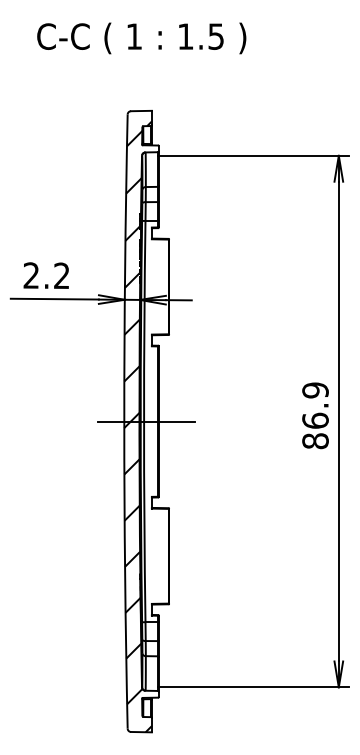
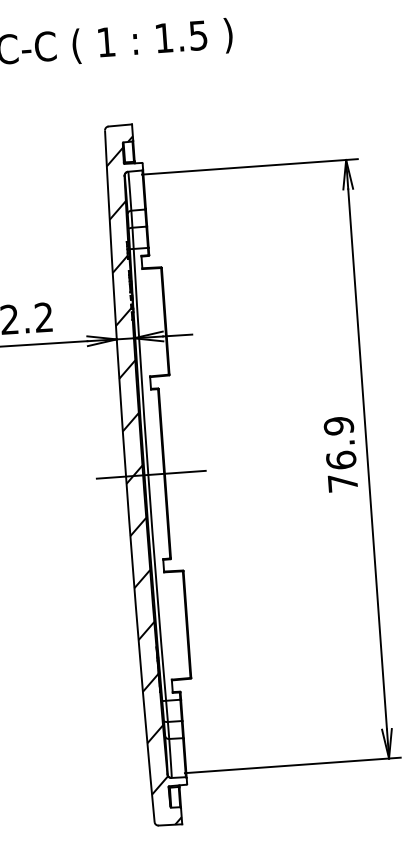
text: (315, 441) -> (342, 483), 86.9 -> 76.9

